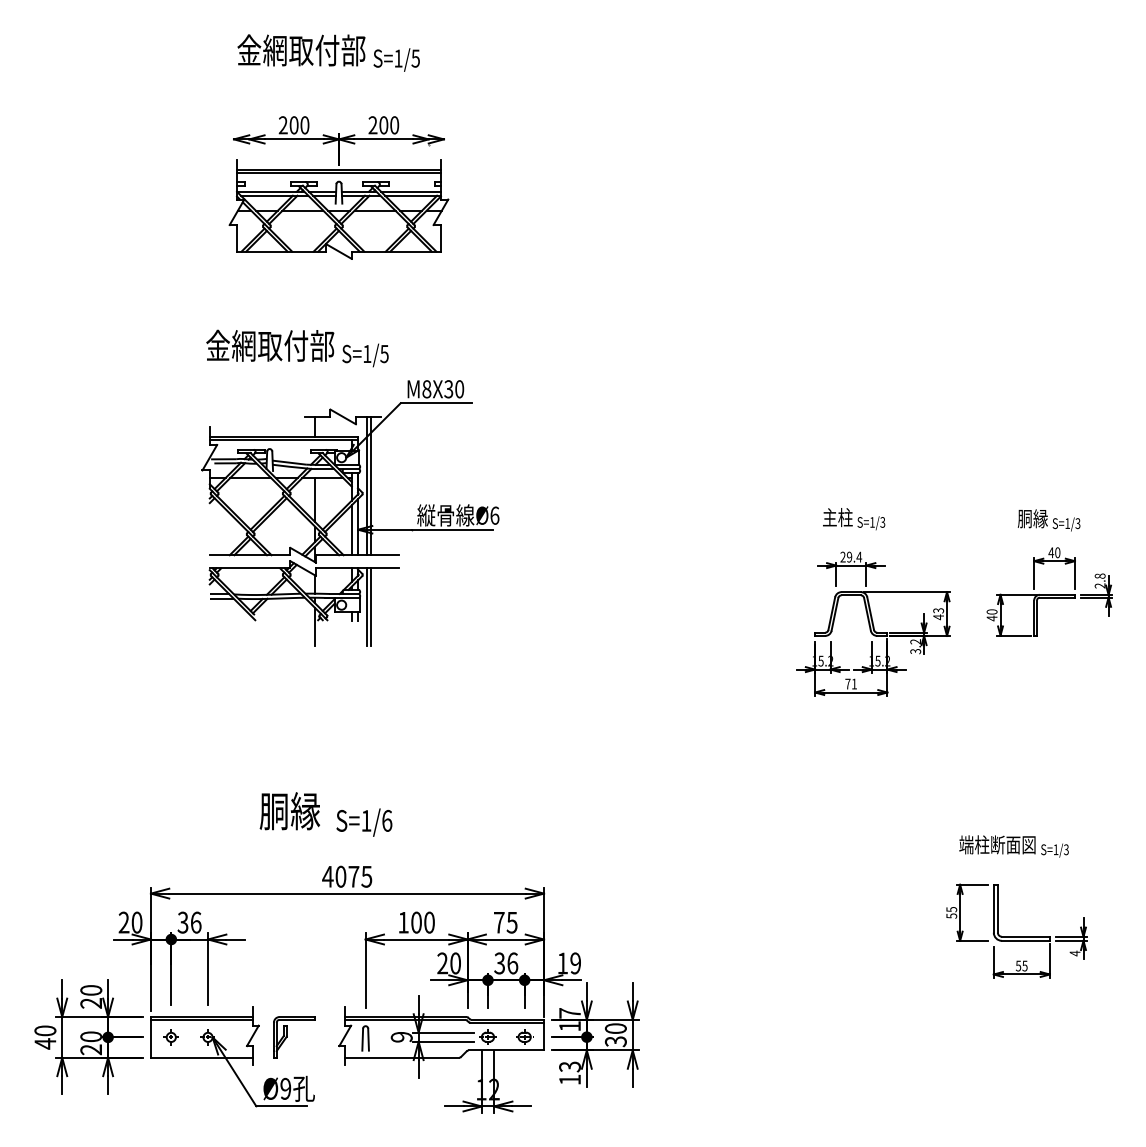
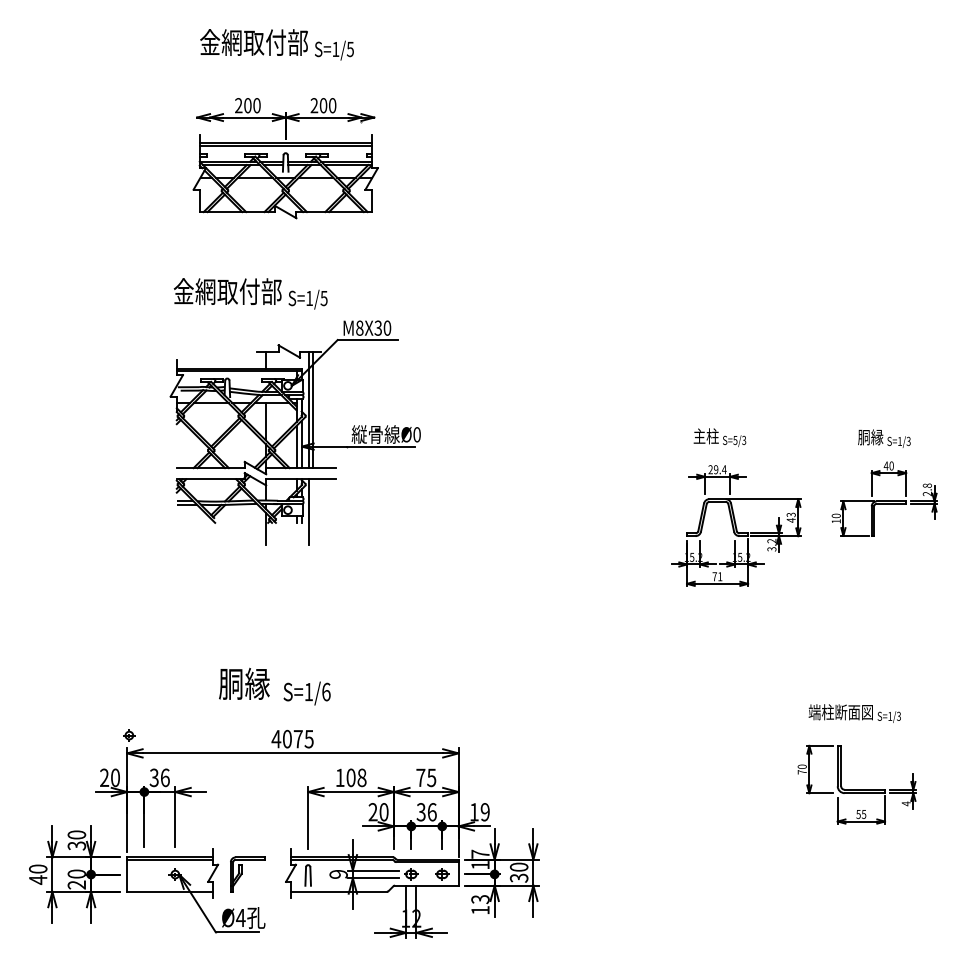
text: (494, 515) -> (416, 434), Ø6 -> Ø0
text: (872, 522) -> (735, 440), S=1/3 -> S=5/3
line: (370, 606) -> (312, 511), removed
text: (991, 618) -> (835, 521), 40 -> 10
text: (950, 912) -> (801, 769), 55 -> 70
text: (428, 922) -> (361, 777), 100 -> 108
text: (91, 1002) -> (77, 845), 20 -> 30
part: (171, 1037) -> (129, 735), moved
text: (285, 1088) -> (240, 917), Ø9 -> Ø4

